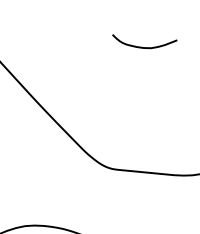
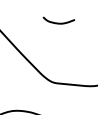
curve: (143, 45) -> (58, 22), moved

